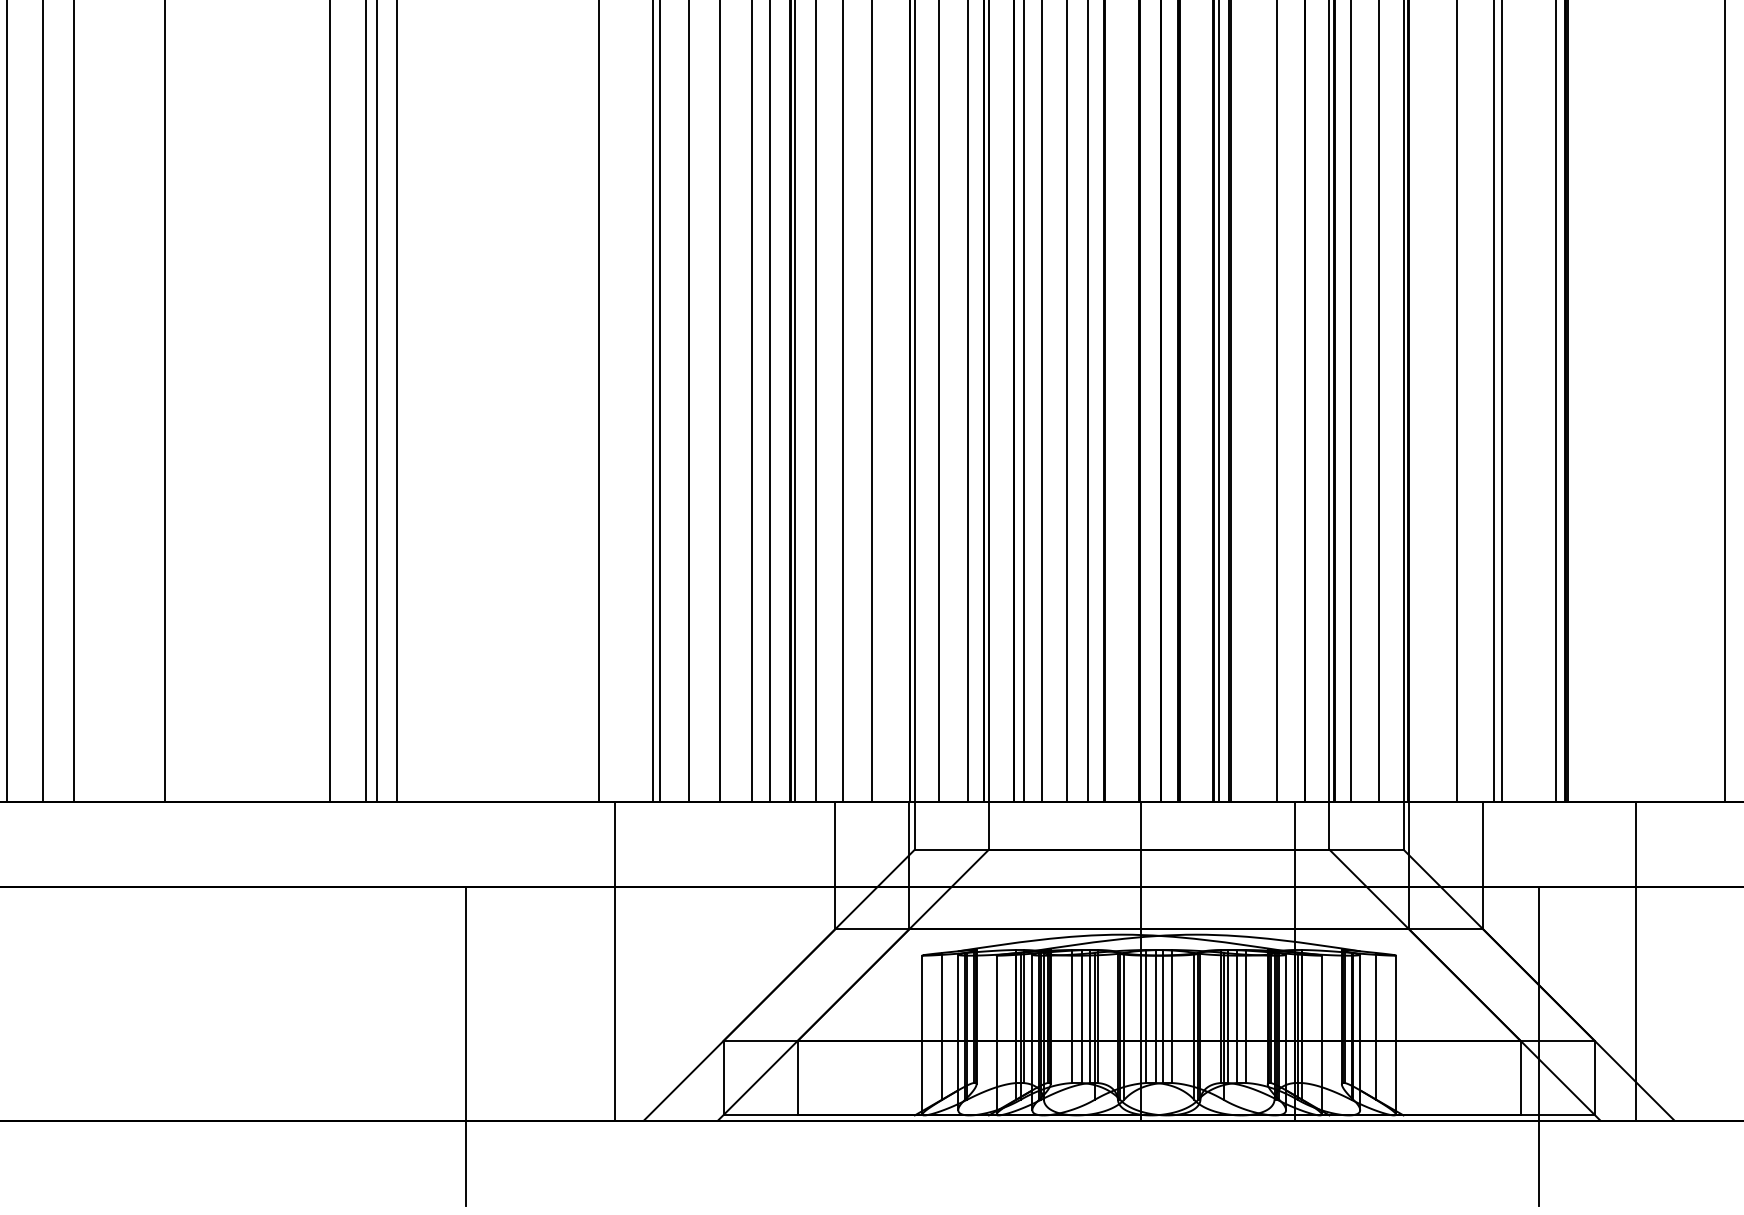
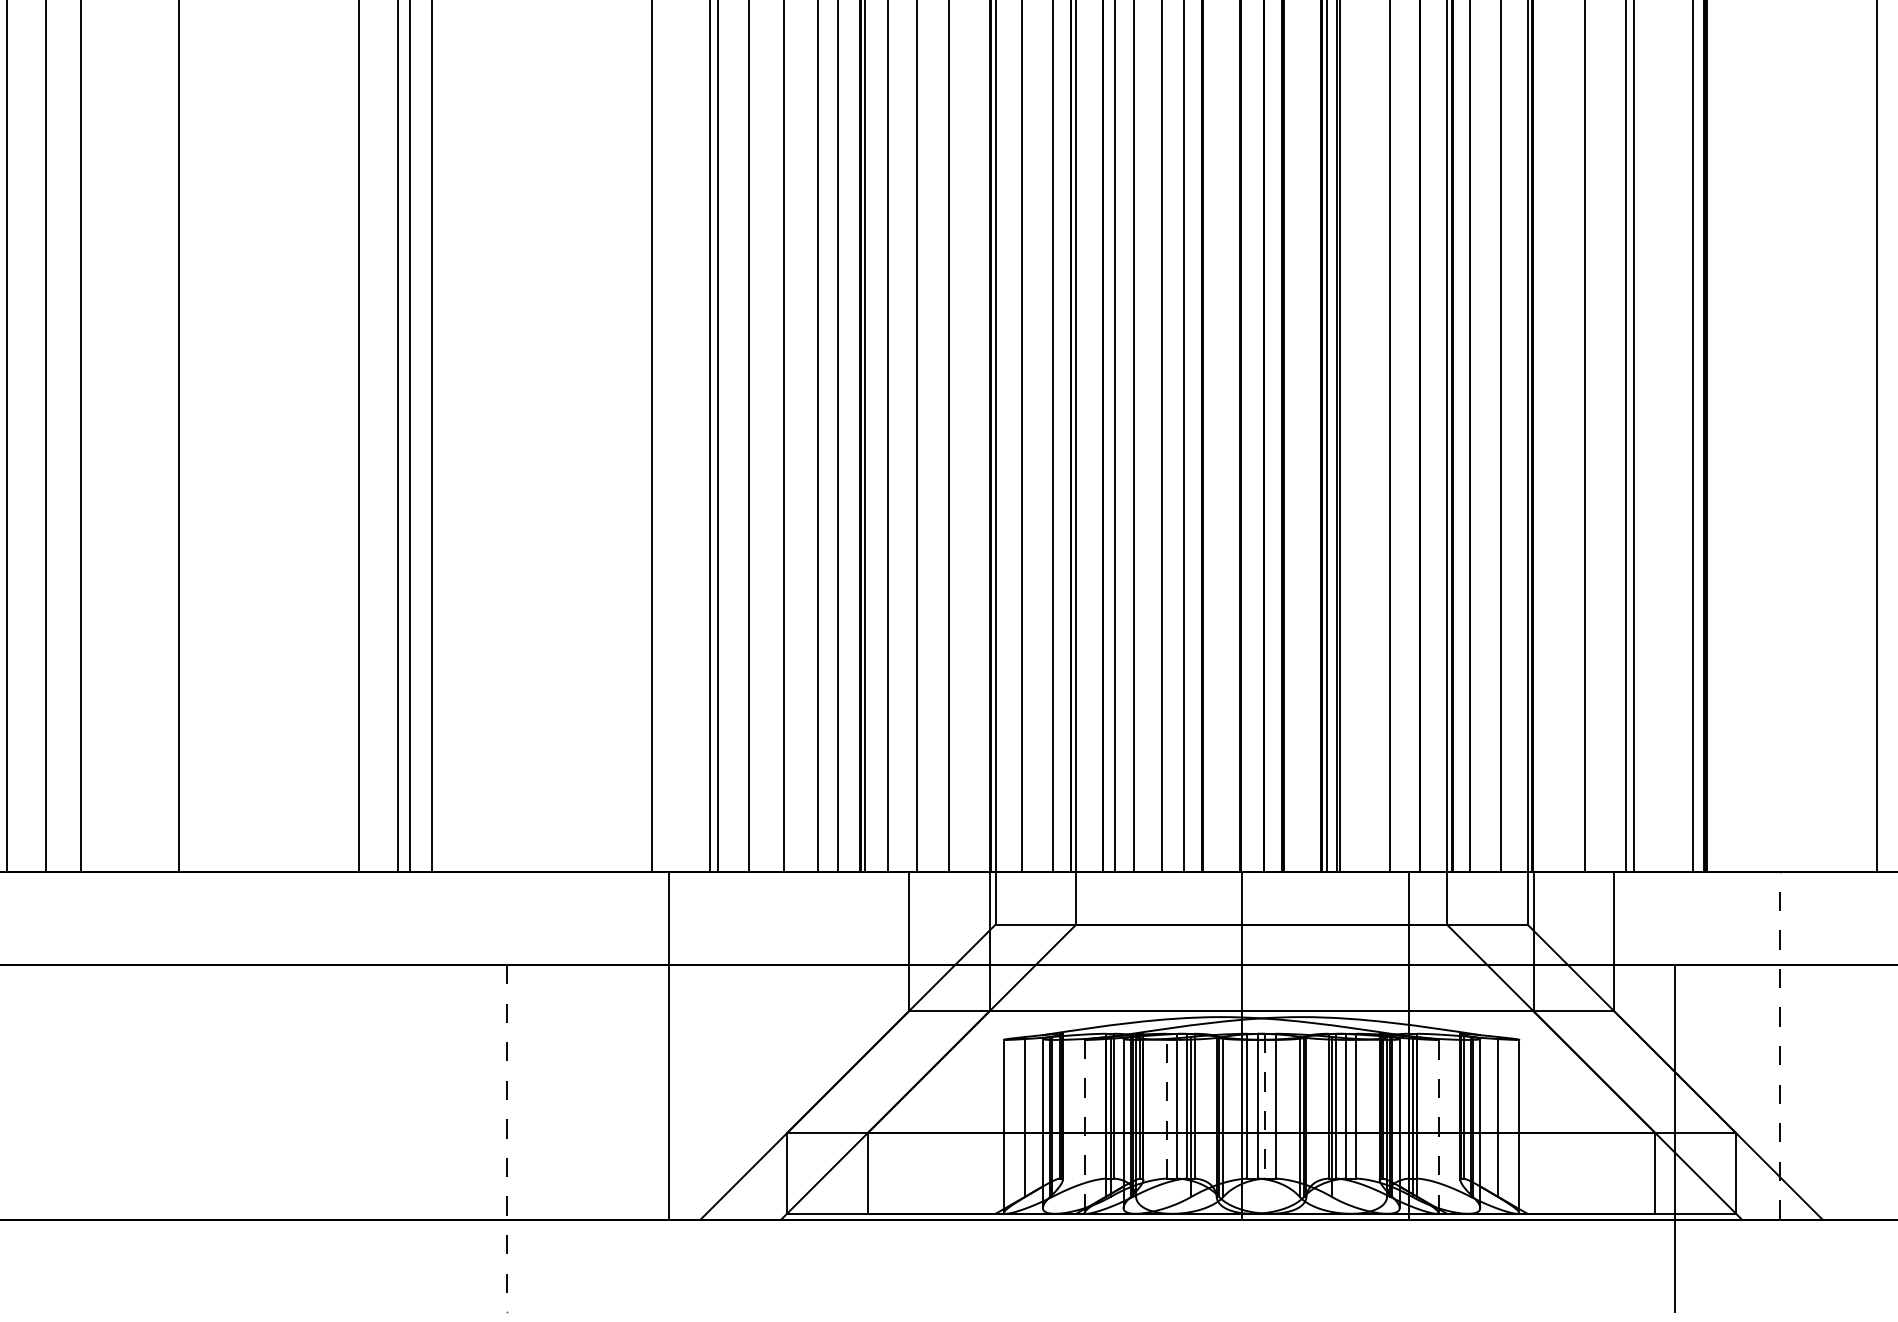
line: (1635, 961) -> (1780, 1046), solid -> dashed
line: (1071, 1015) -> (1166, 1105), solid -> dashed
line: (1162, 1016) -> (1265, 1106), solid -> dashed
line: (1321, 1035) -> (1438, 1126), solid -> dashed
line: (996, 1036) -> (1084, 1127), solid -> dashed
line: (465, 1046) -> (506, 1138), solid -> dashed

